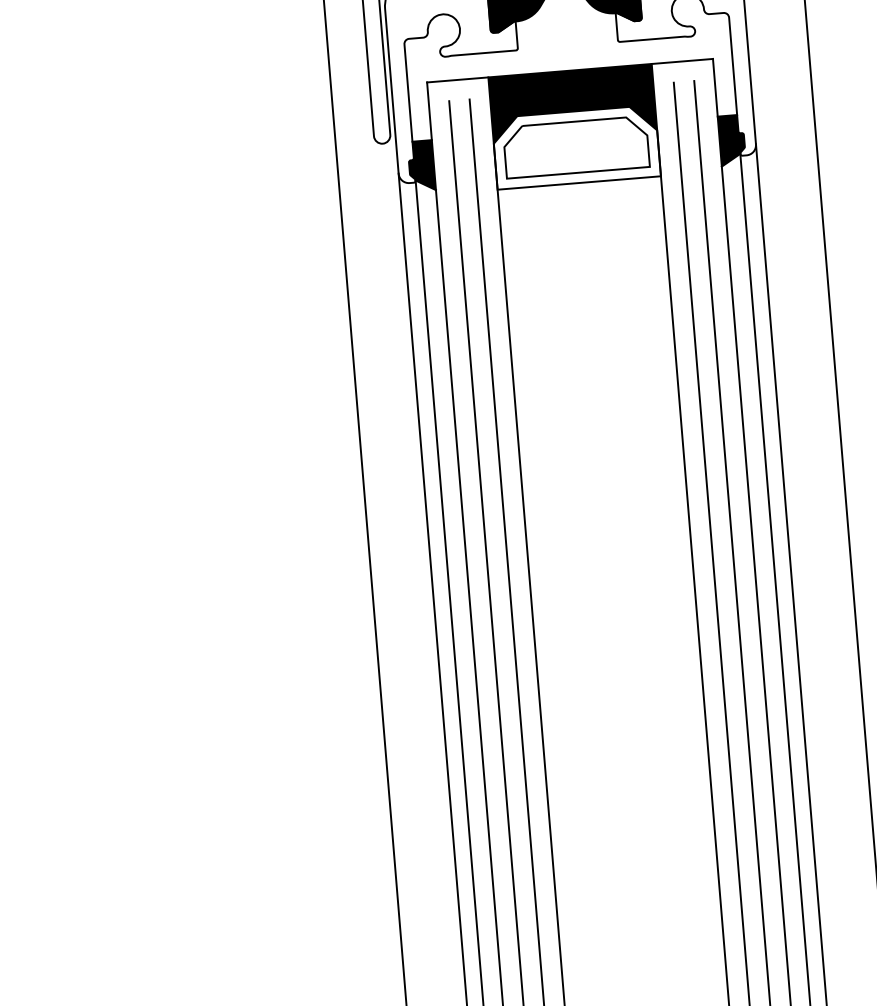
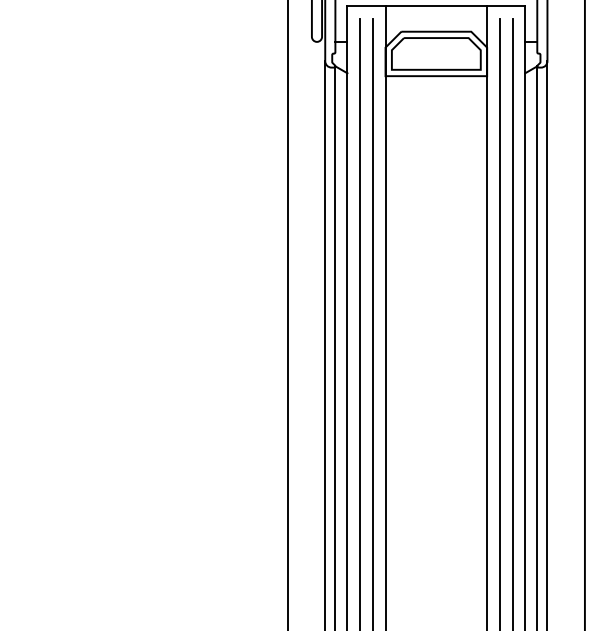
fill: (572, 103) -> (436, 26), removed
fill: (731, 140) -> (532, 57), removed
fill: (421, 165) -> (339, 57), removed

